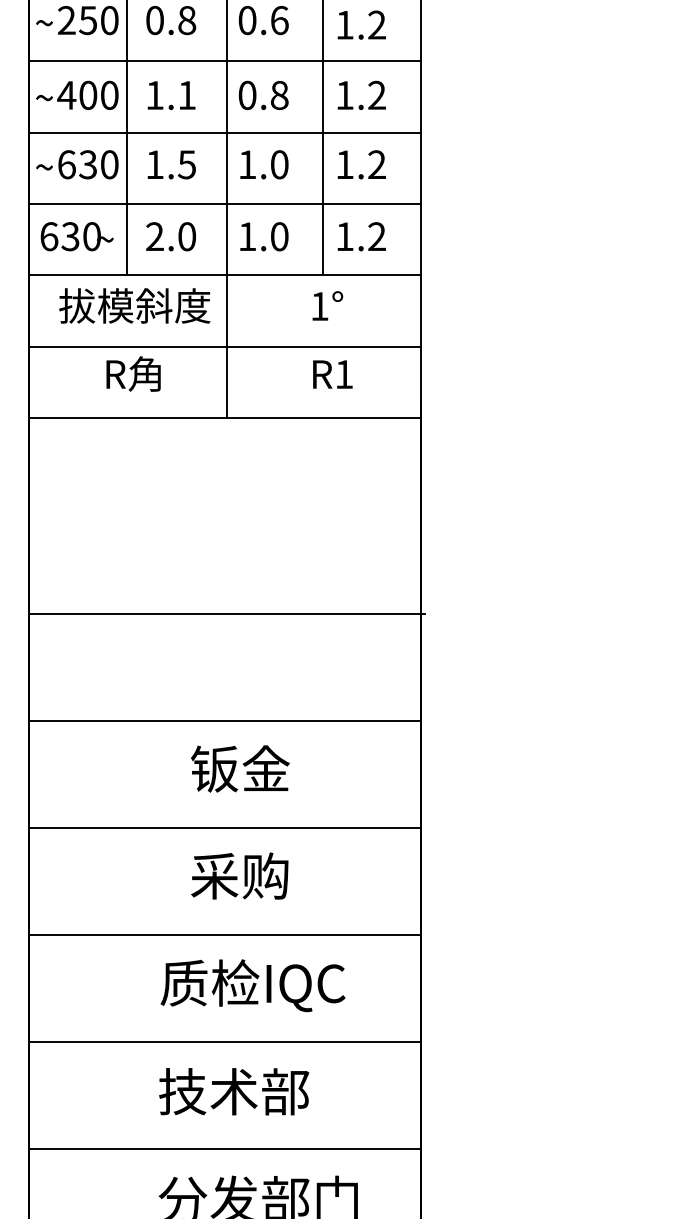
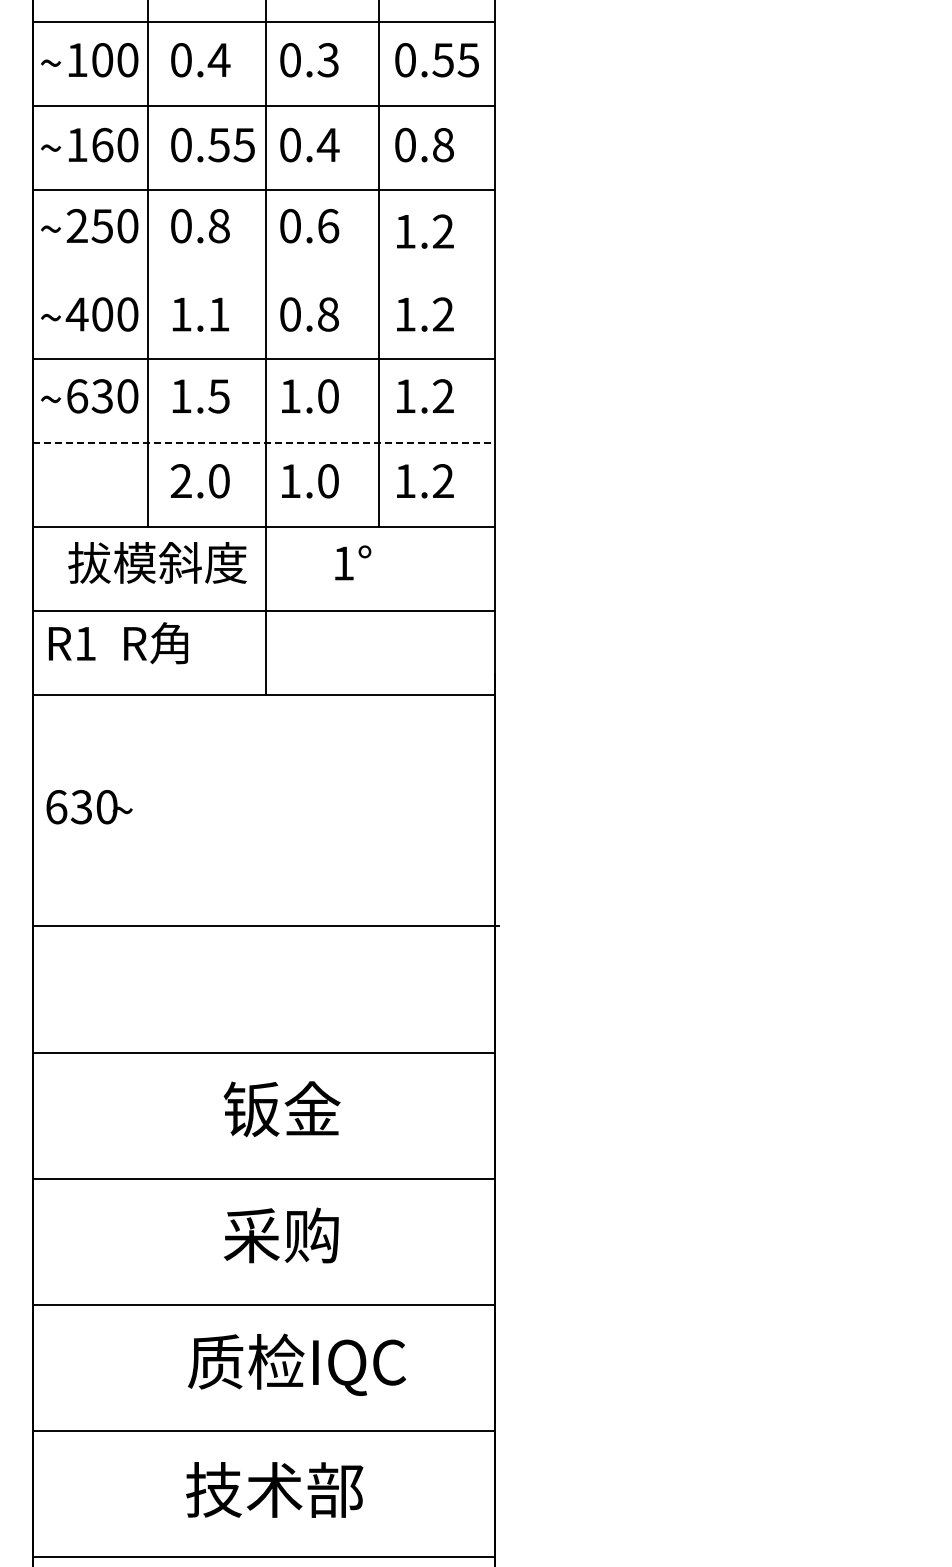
line: (224, 61) -> (263, 274), removed
line: (225, 203) -> (264, 442), solid -> dashed
text: (77, 236) -> (89, 807), moved
text: (328, 305) -> (353, 562), moved
text: (333, 374) -> (72, 643), moved

